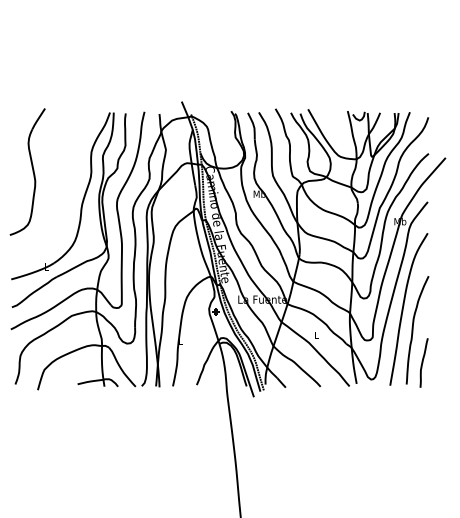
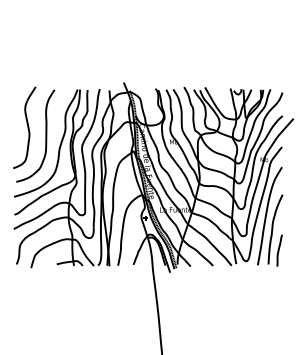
curve: (60, 184) -> (45, 135), added

